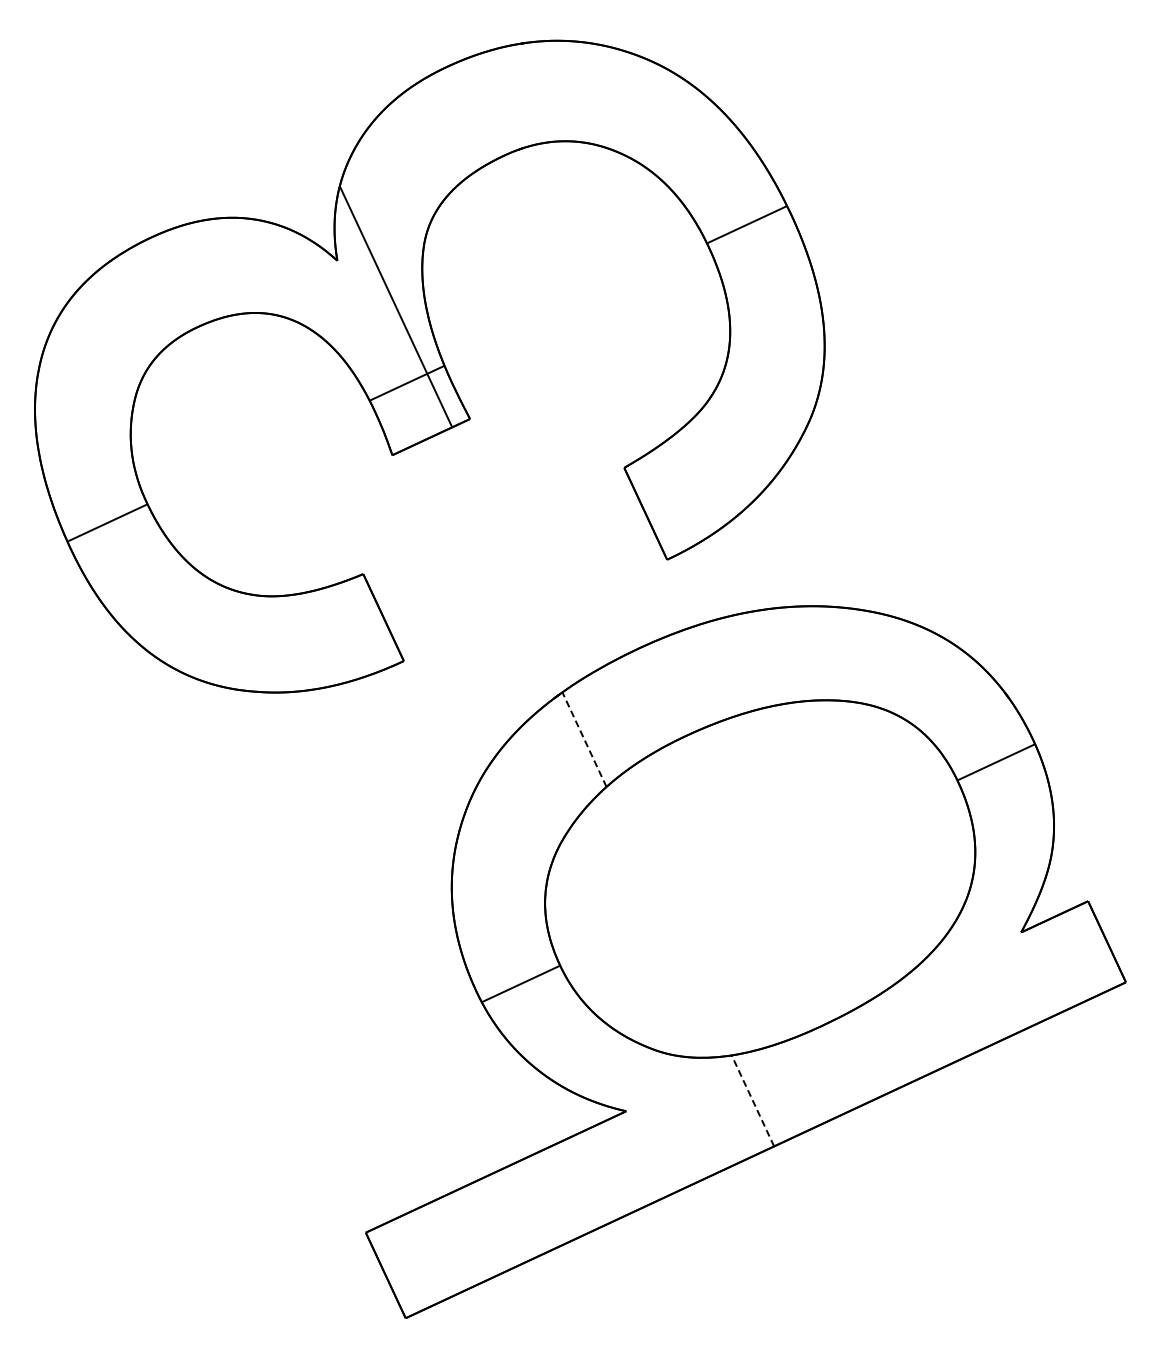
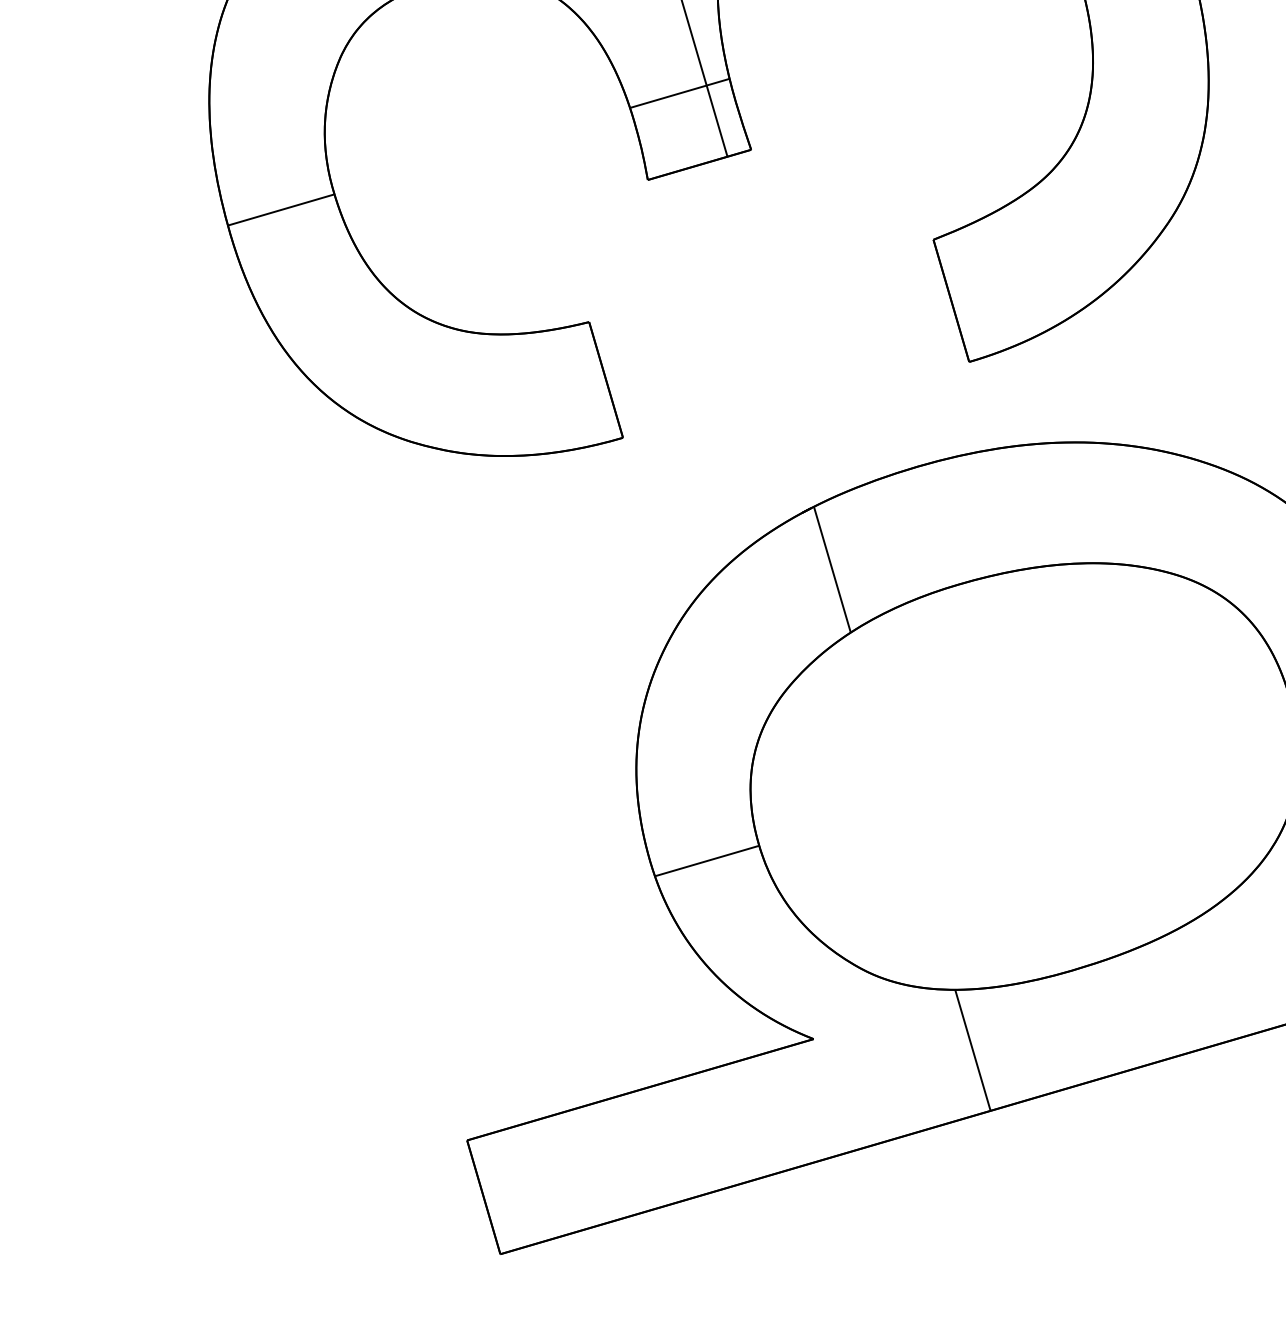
line: (584, 739) -> (832, 569), dashed -> solid
line: (752, 1100) -> (972, 1049), dashed -> solid

